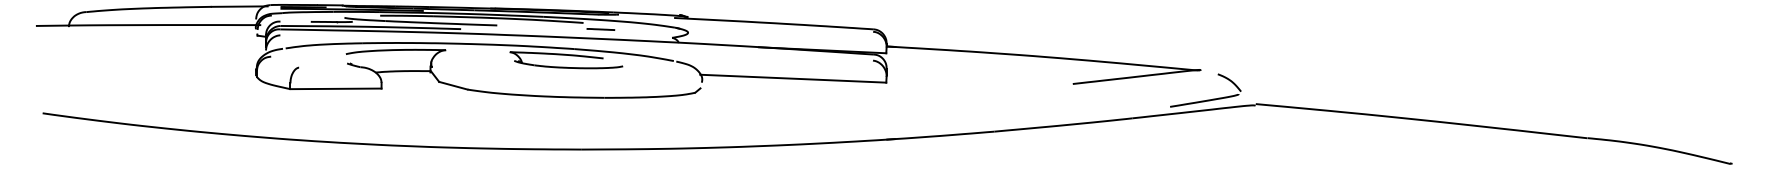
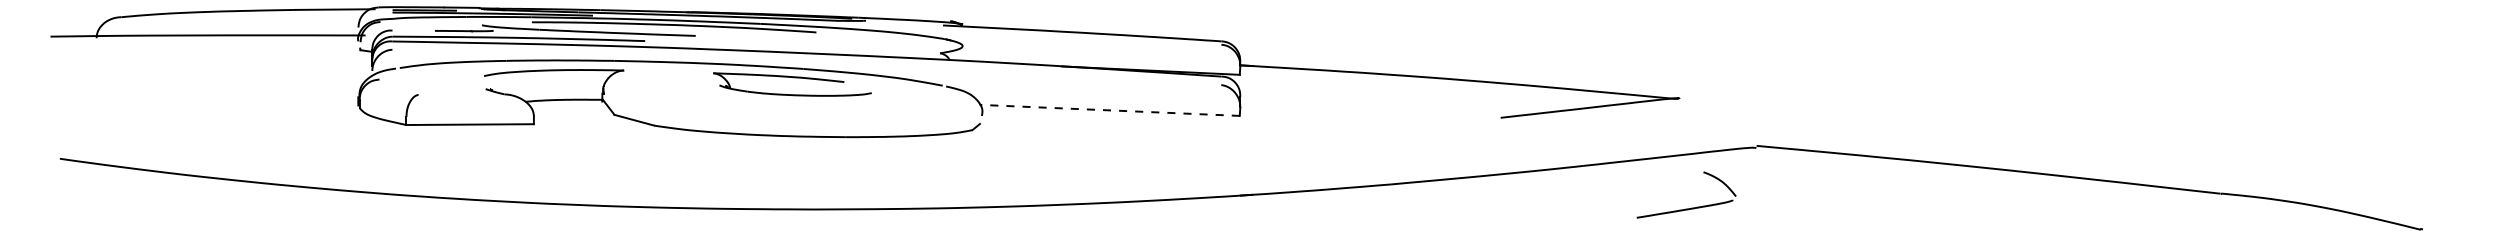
line: (600, 29) -> (840, 41), removed
line: (793, 78) -> (1109, 110), solid -> dashed
part: (1209, 99) -> (1691, 207), moved

